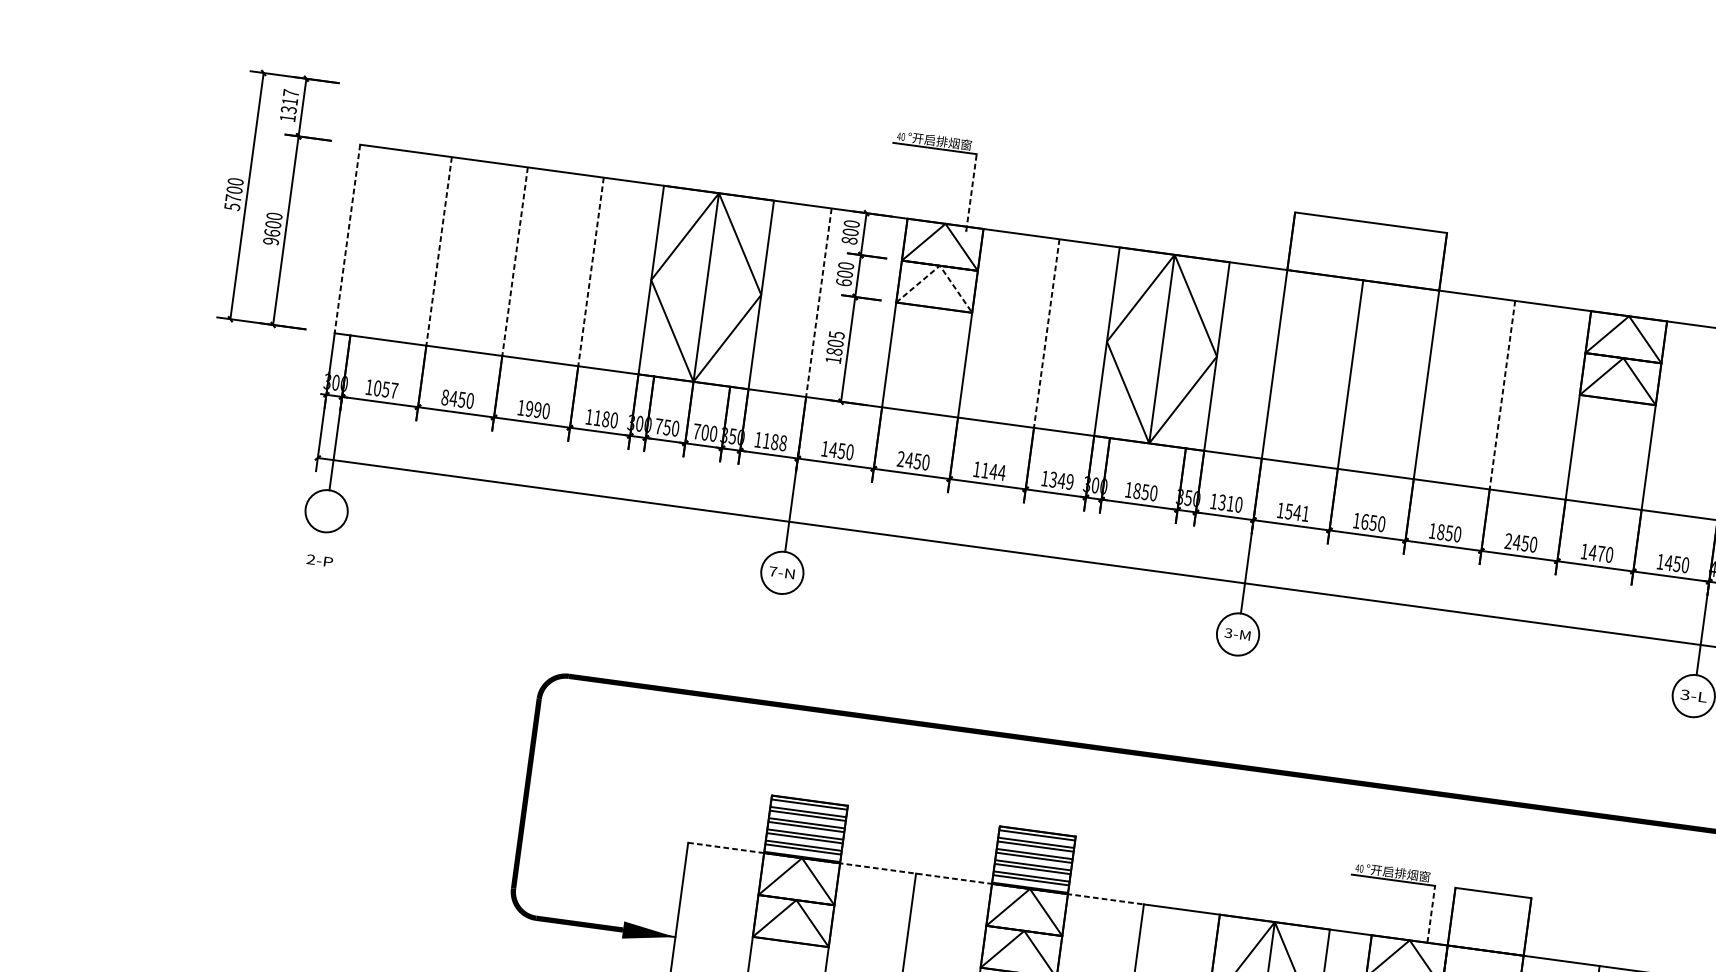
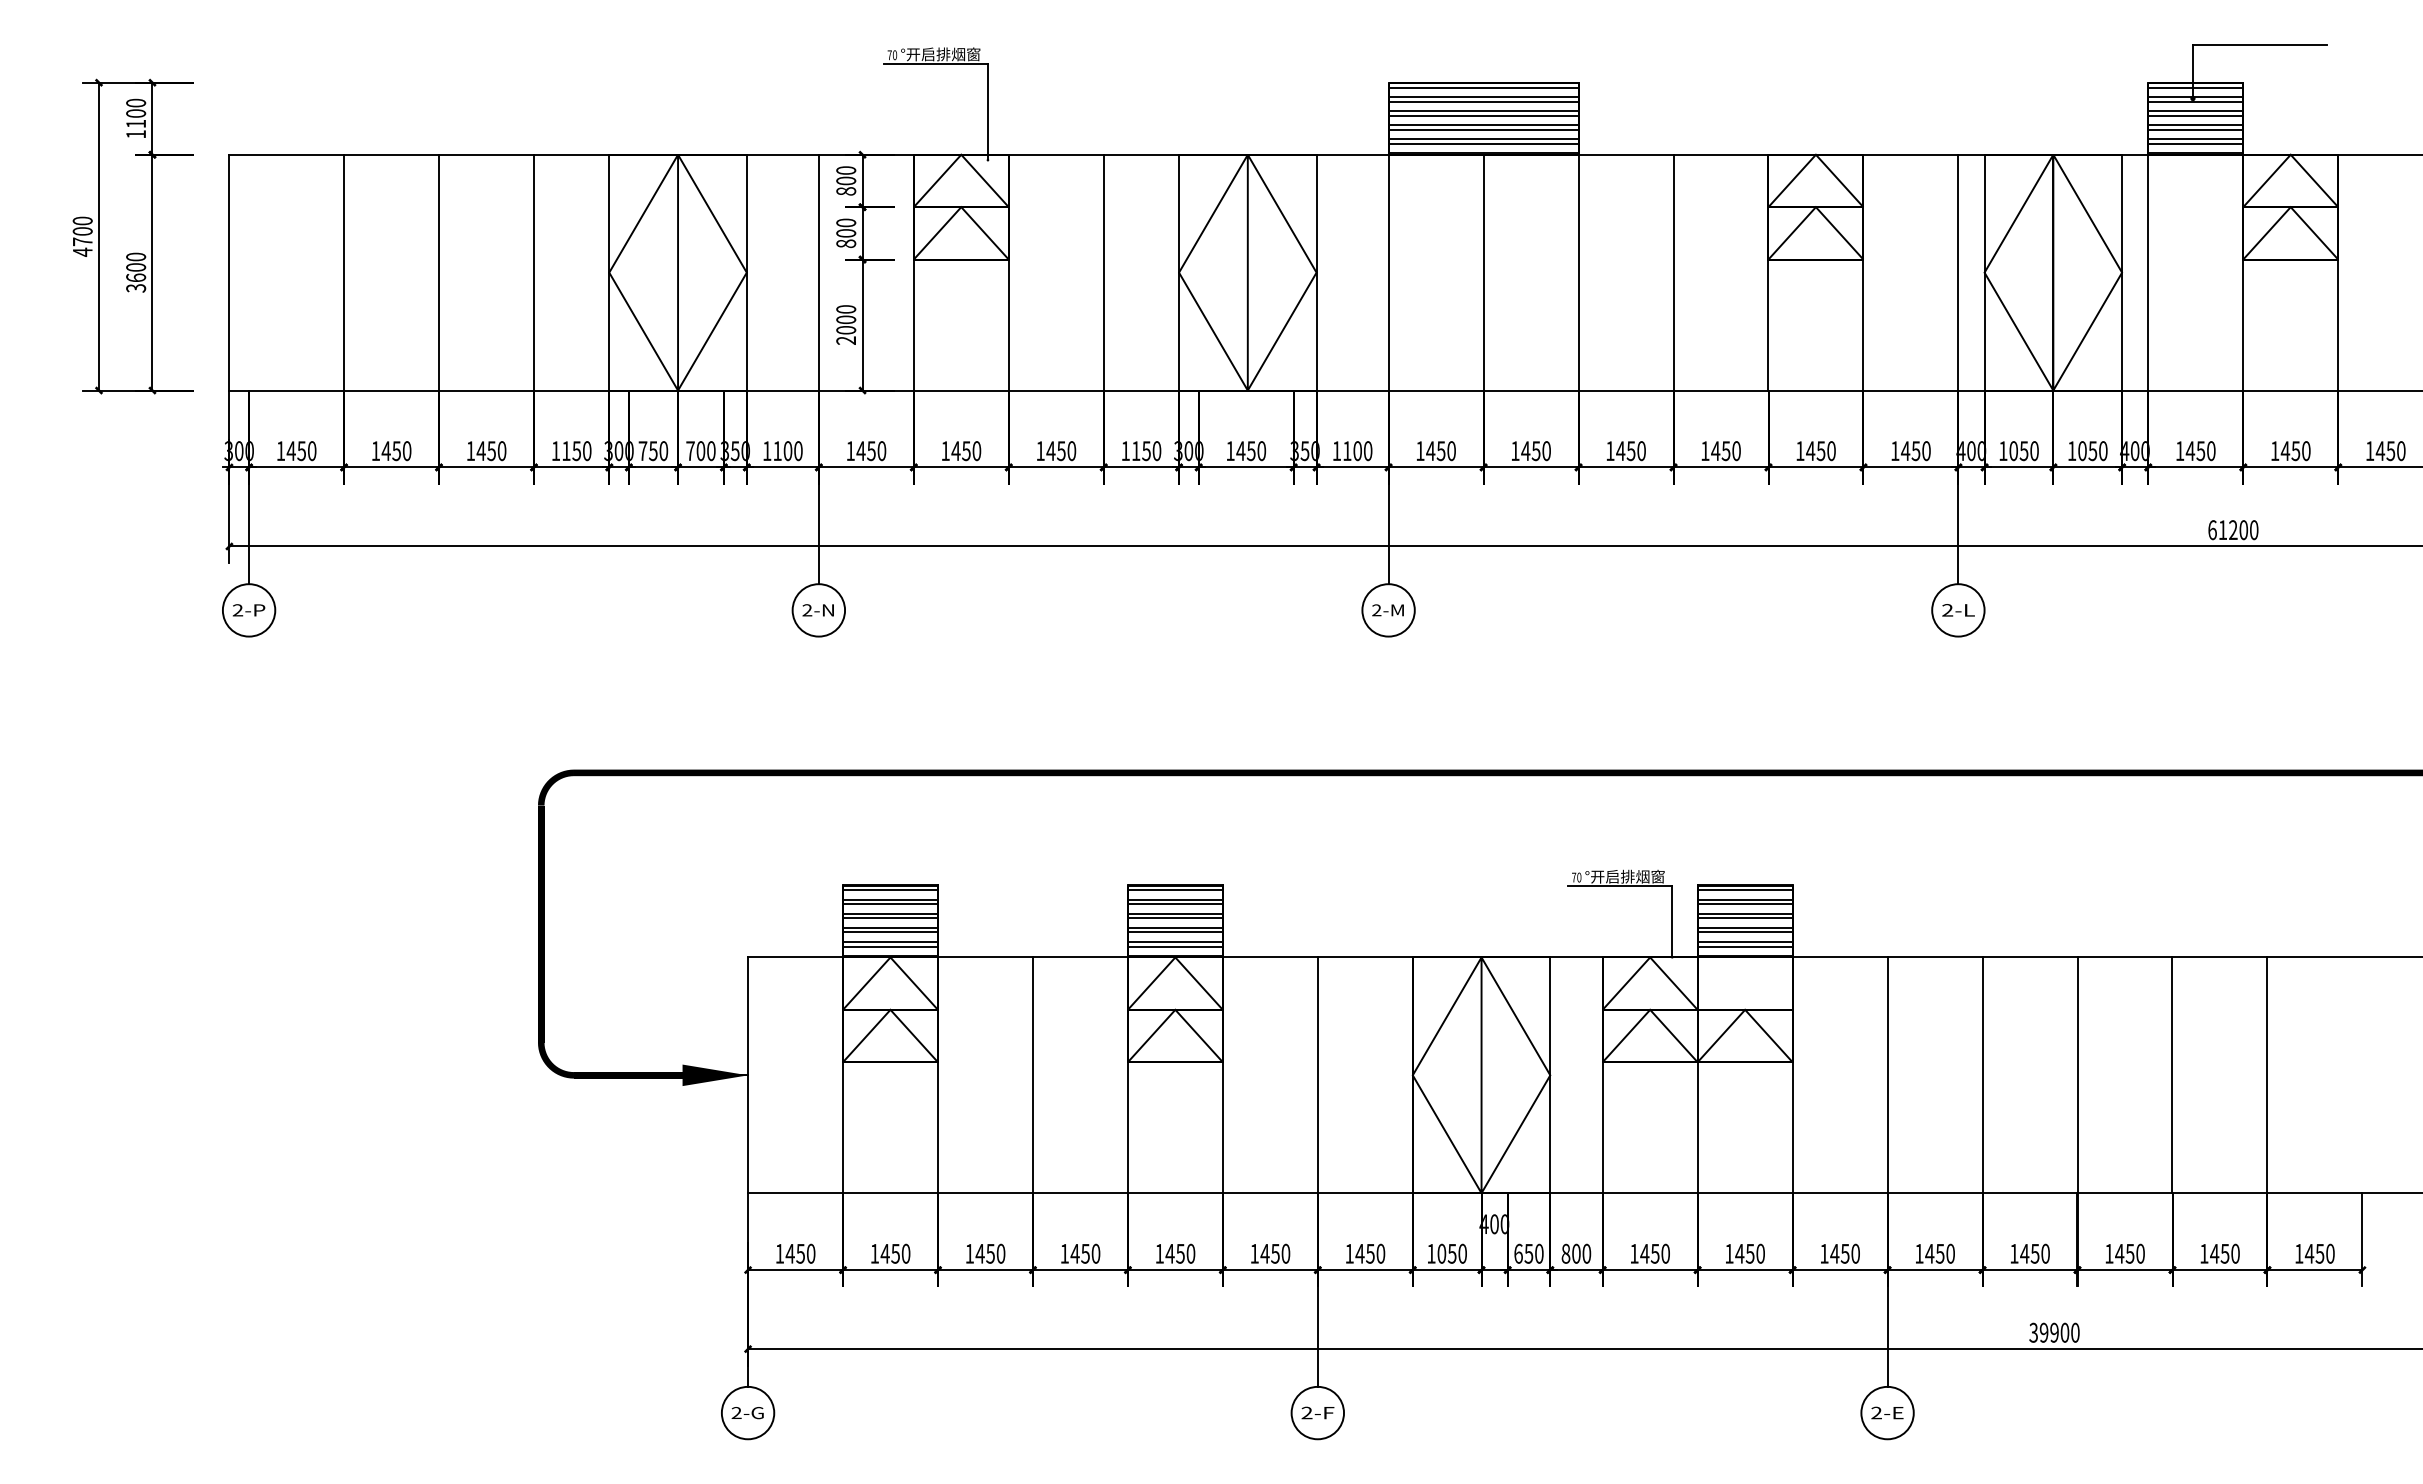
text: (290, 101) -> (136, 113), 1317 -> 1100
text: (898, 136) -> (889, 55), 40 -> 70
line: (971, 192) -> (987, 111), dashed -> solid
text: (232, 206) -> (82, 251), 5700 -> 4700
line: (347, 238) -> (229, 272), dashed -> solid
text: (271, 241) -> (136, 288), 9600 -> 3600
line: (439, 251) -> (344, 272), dashed -> solid
hatch: (1367, 251) -> (1483, 118), added
line: (515, 261) -> (439, 272), dashed -> solid
line: (940, 266) -> (961, 207), dashed -> solid
line: (590, 271) -> (533, 272), dashed -> solid
text: (844, 282) -> (846, 243), 600 -> 800
line: (818, 302) -> (818, 272), dashed -> solid
line: (1046, 333) -> (1103, 272), dashed -> solid
text: (835, 347) -> (846, 324), 1805 -> 2000
text: (385, 389) -> (301, 451), 1057 -> 1450
line: (1502, 395) -> (1673, 272), dashed -> solid
text: (444, 397) -> (375, 451), 8450 -> 1450
text: (532, 409) -> (485, 451), 1990 -> 1450
text: (605, 418) -> (576, 450), 1180 -> 1150
text: (778, 442) -> (792, 450), 1188 -> 1100
text: (900, 458) -> (945, 450), 2450 -> 1450
text: (993, 472) -> (1061, 451), 1144 -> 1450
text: (1061, 481) -> (1146, 451), 1349 -> 1150
text: (1136, 491) -> (1240, 451), 1850 -> 1450
text: (1225, 503) -> (1351, 451), 1310 -> 1100
text: (1296, 513) -> (1440, 451), 1541 -> 1450
text: (1364, 522) -> (1525, 451), 1650 -> 1450
text: (1440, 532) -> (1620, 451), 1850 -> 1450
text: (1508, 540) -> (1705, 450), 2450 -> 1450
text: (1600, 554) -> (1820, 451), 1470 -> 1450
text: (320, 560) -> (249, 610), moved
text: (773, 571) -> (807, 610), 7-N -> 2-N
text: (1228, 633) -> (1376, 610), 3-M -> 2-M
text: (1685, 695) -> (1947, 610), 3-L -> 2-L
text: (1357, 868) -> (1573, 877), 40 -> 70
line: (915, 873) -> (1032, 957), dashed -> solid
line: (1431, 914) -> (1672, 921), dashed -> solid
hatch: (1489, 921) -> (1744, 920), added

